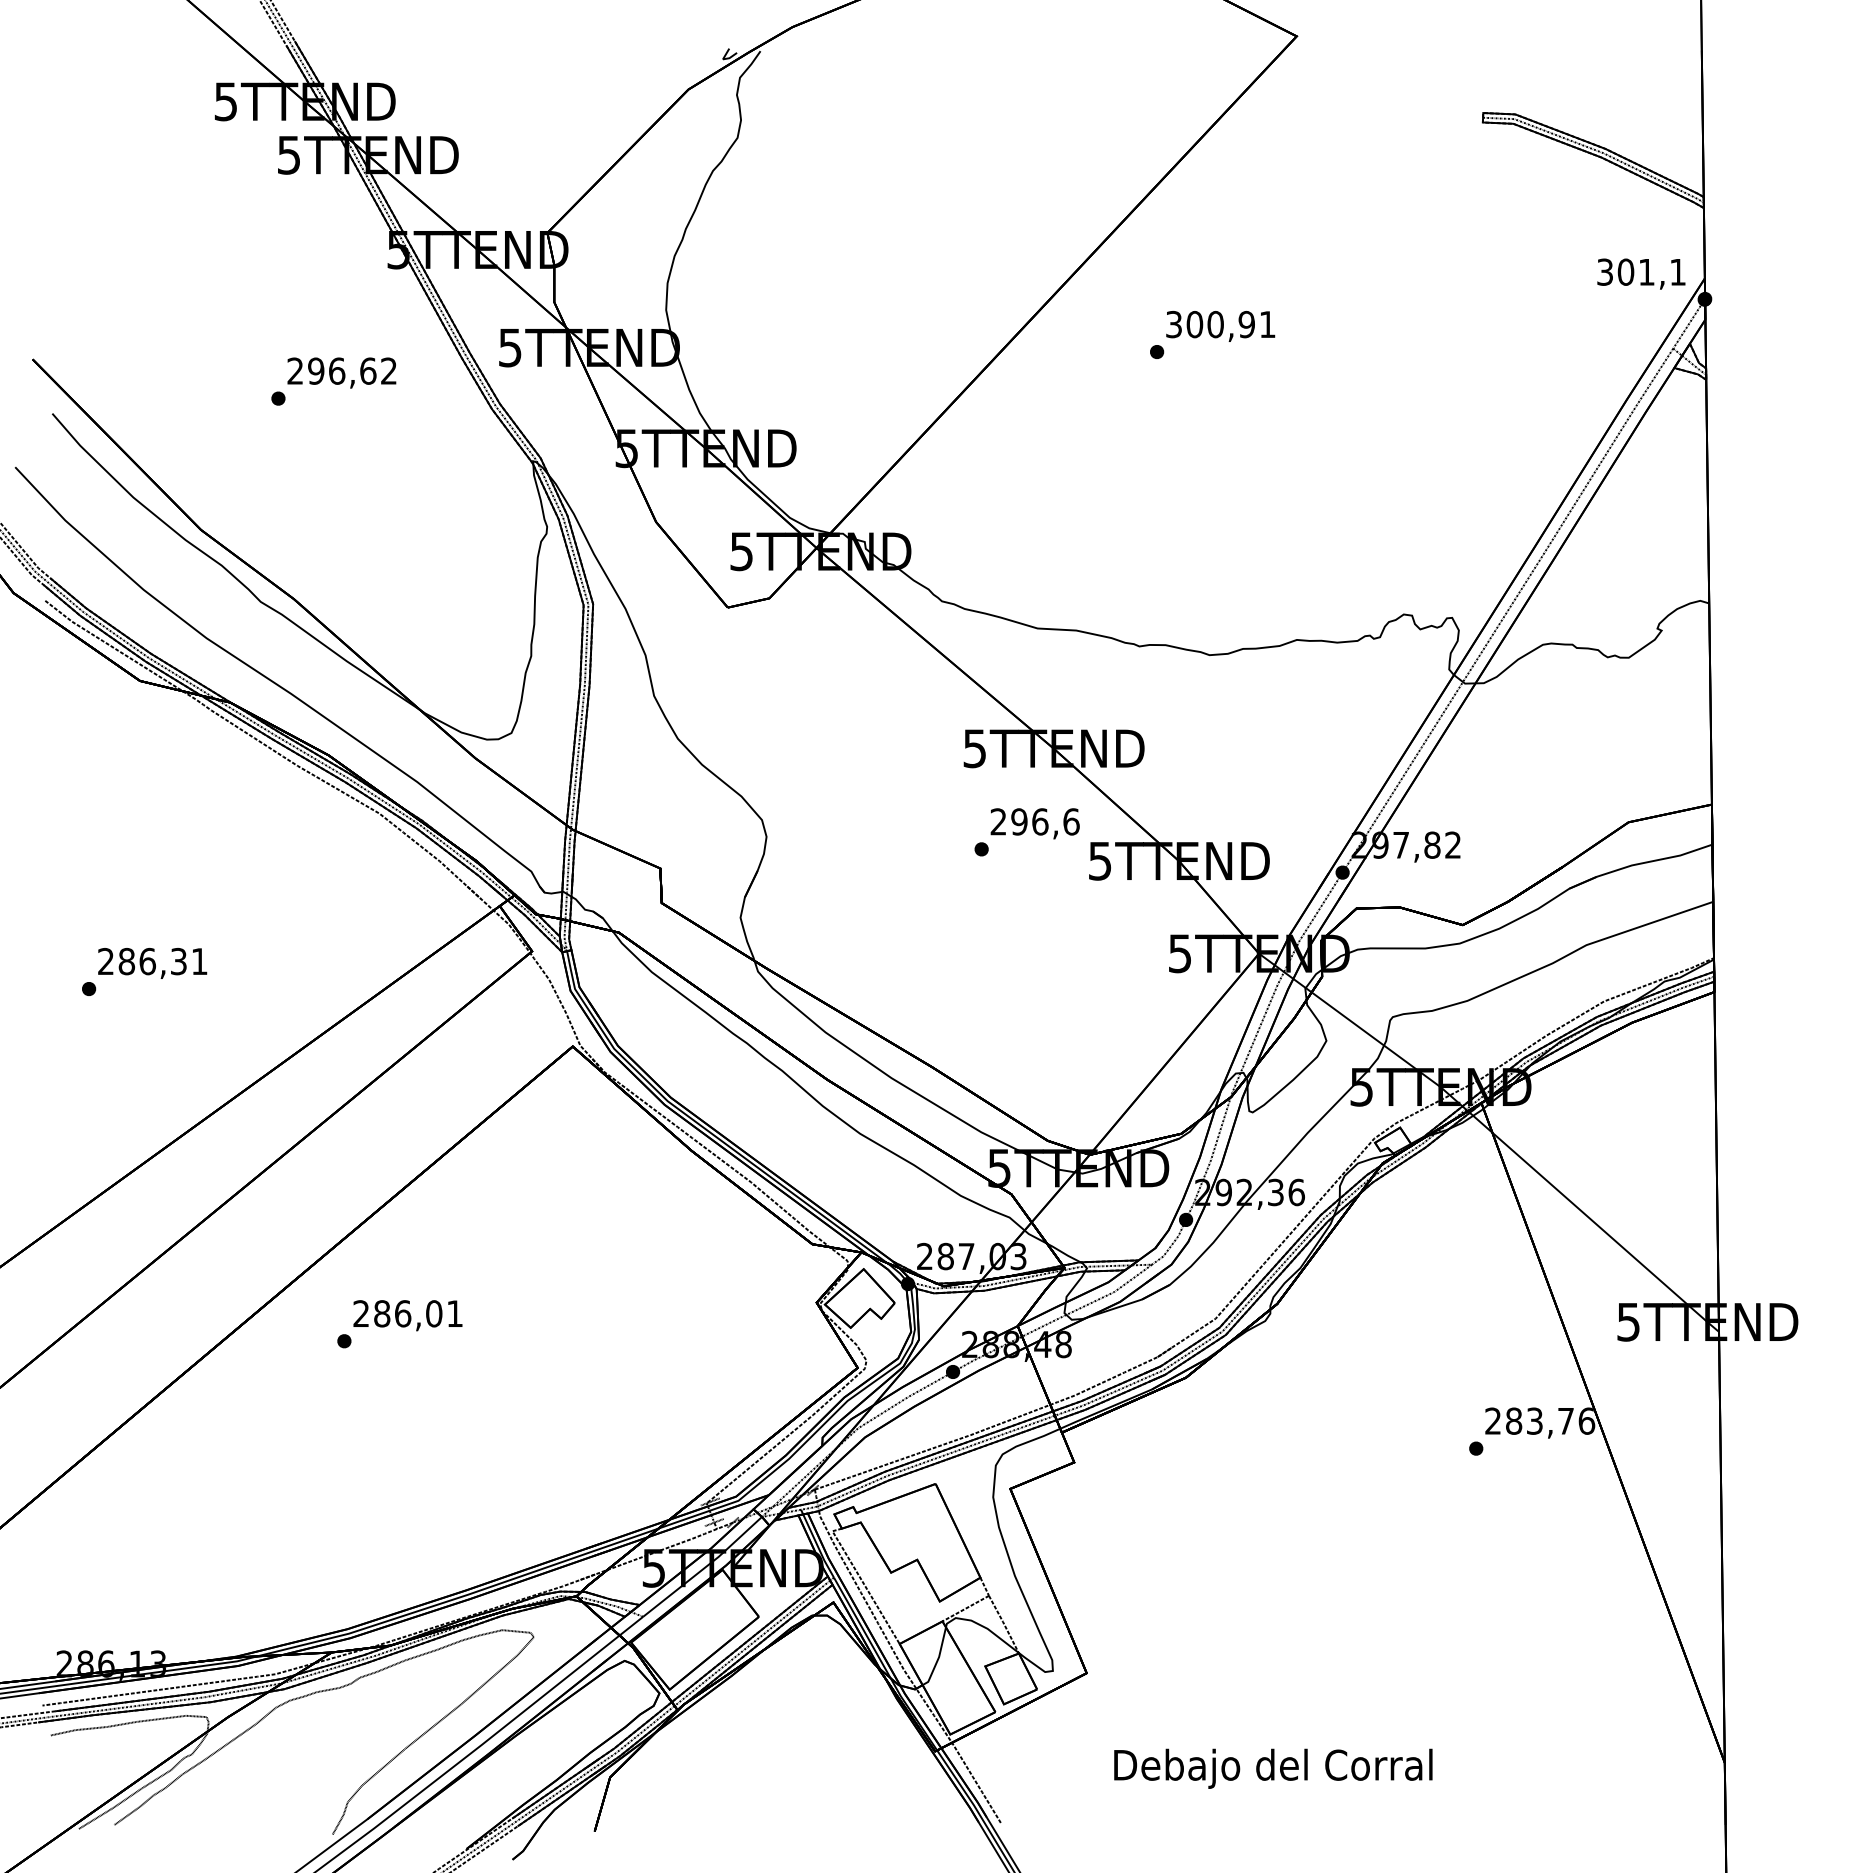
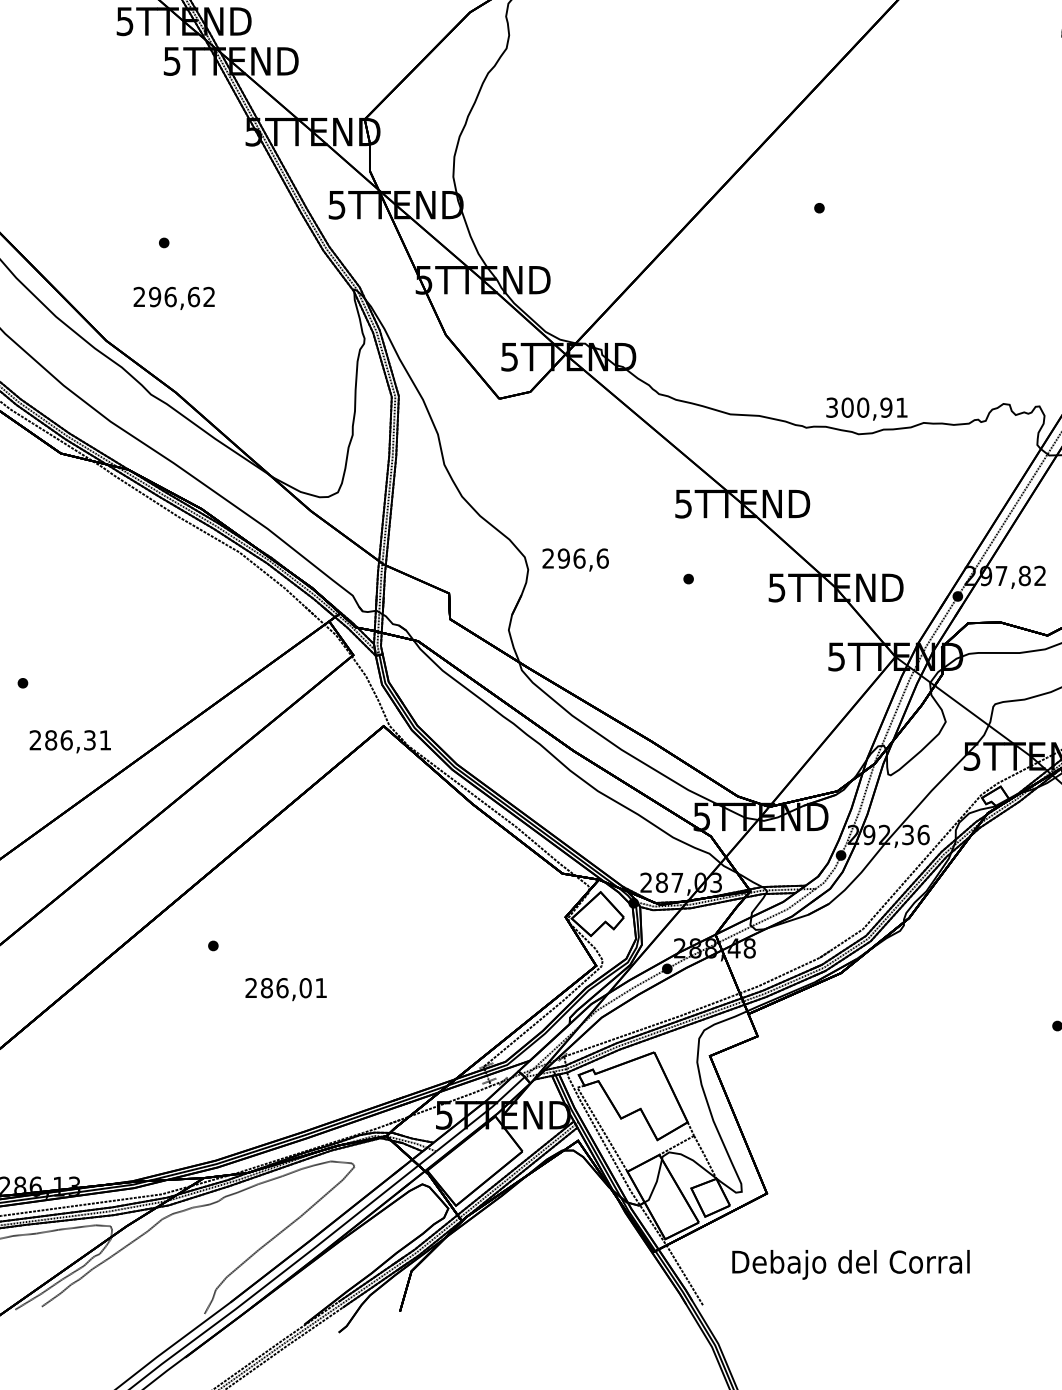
text: (1220, 326) -> (866, 409), moved
text: (341, 372) -> (173, 298), moved
text: (1034, 823) -> (575, 559), moved
text: (152, 963) -> (70, 741), moved
text: (407, 1315) -> (285, 989), moved
text: (1273, 1768) -> (851, 1264), moved

